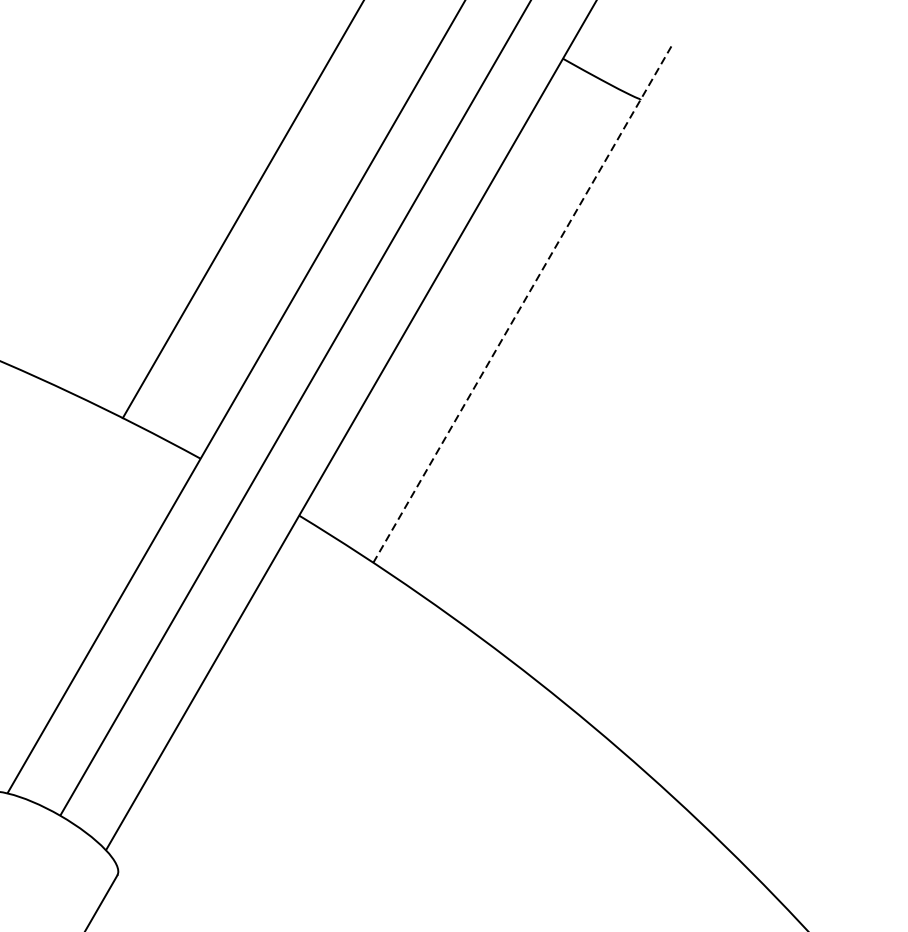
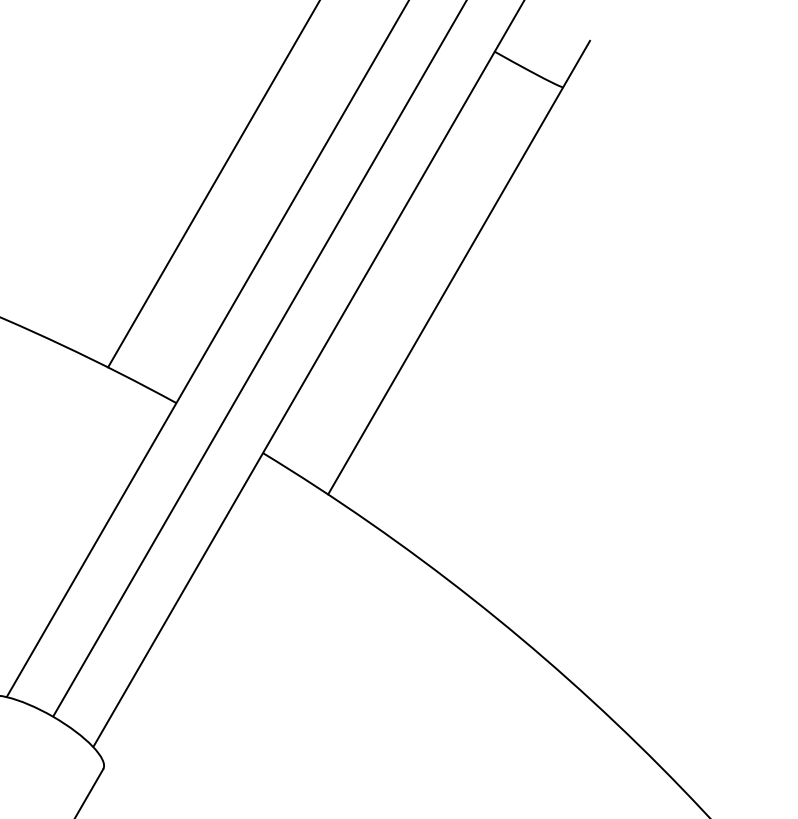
line: (522, 304) -> (459, 267), dashed -> solid

